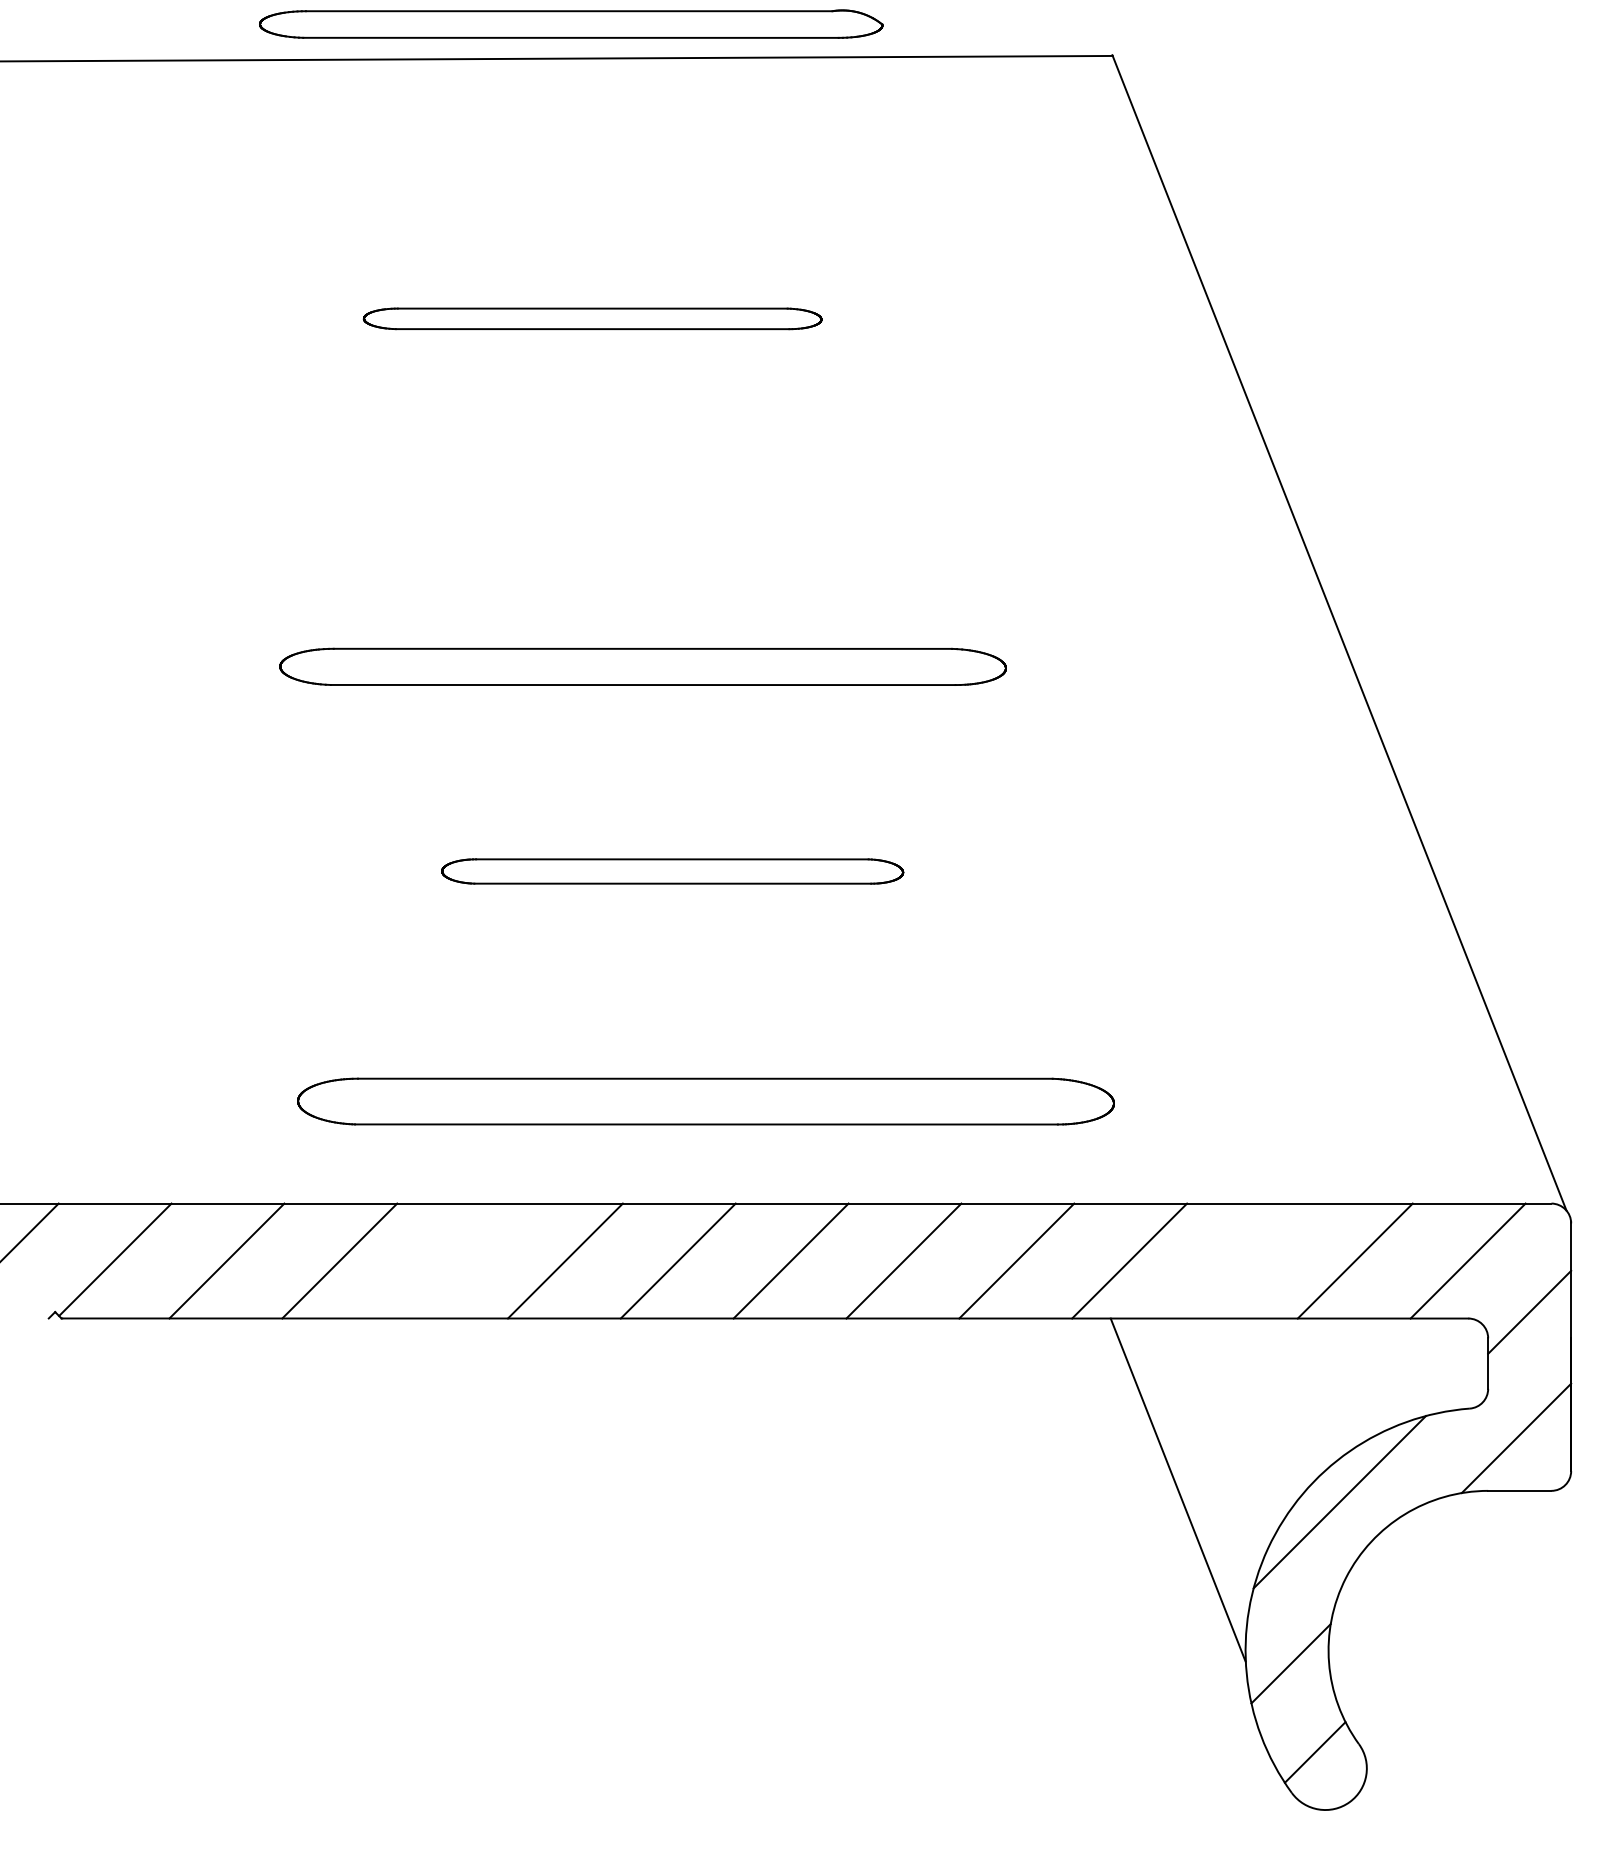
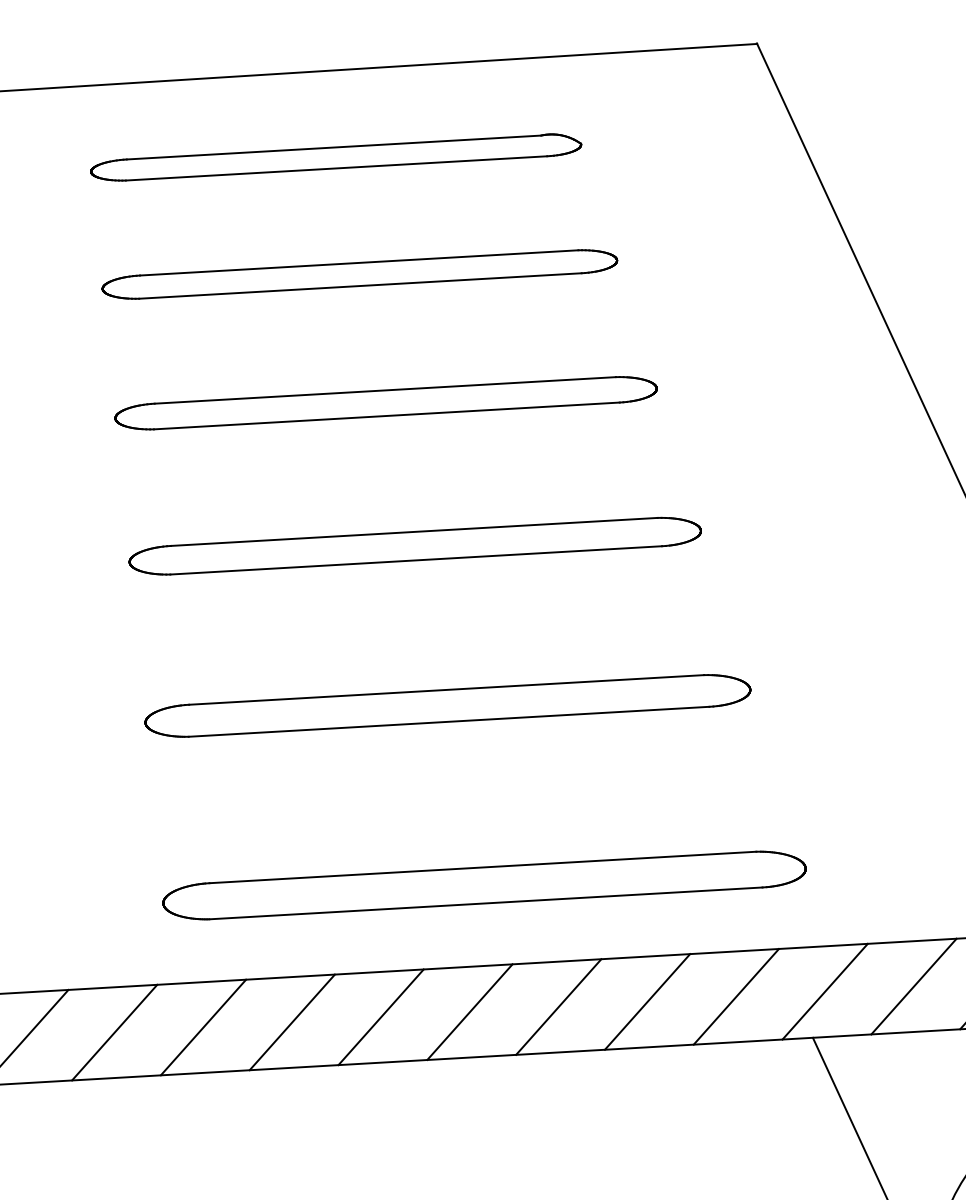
part: (571, 23) -> (336, 157), moved
part: (592, 318) -> (359, 274), size x1.43
part: (616, 483) -> (386, 402), added
part: (672, 871) -> (447, 705), size x1.67
line: (452, 1260) -> (292, 1021), added
line: (1241, 1260) -> (913, 986), added

